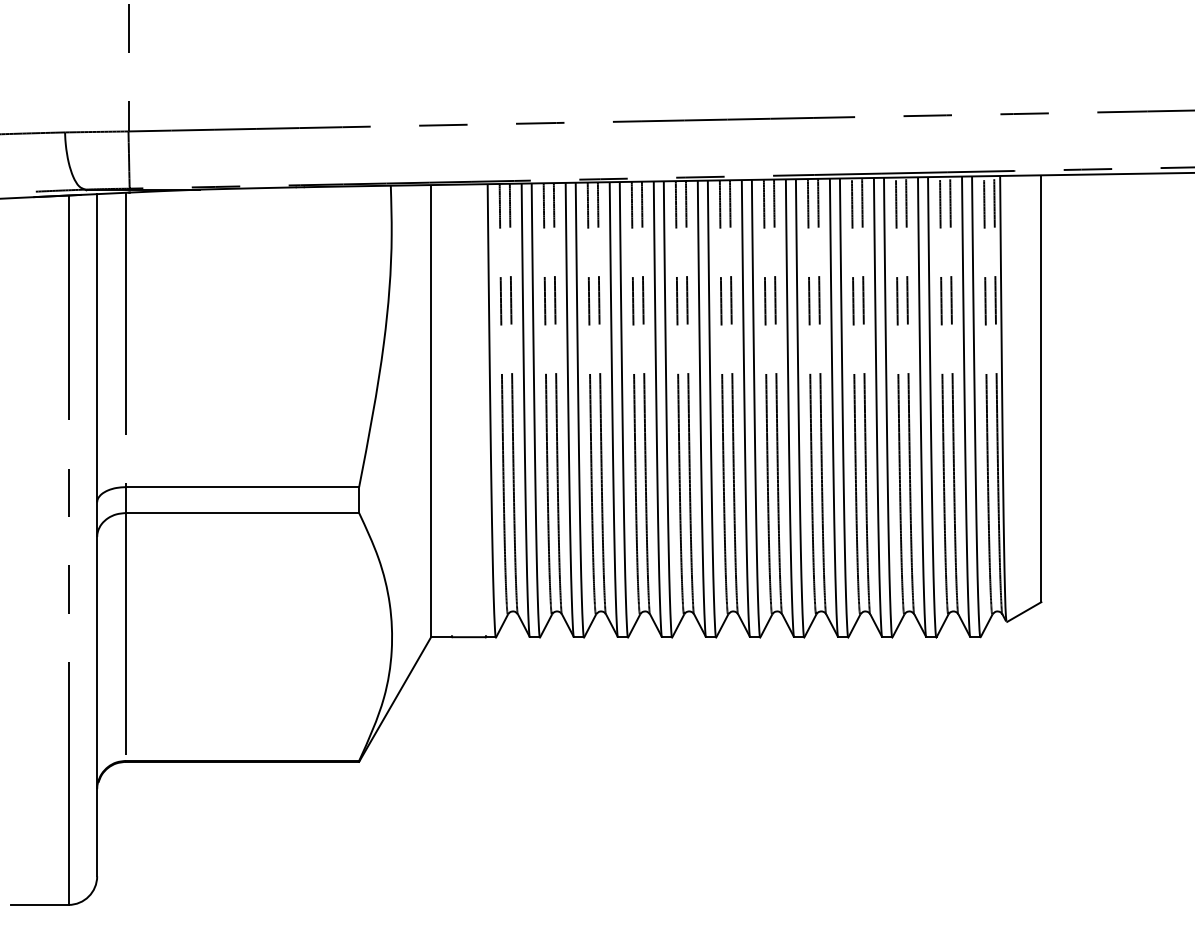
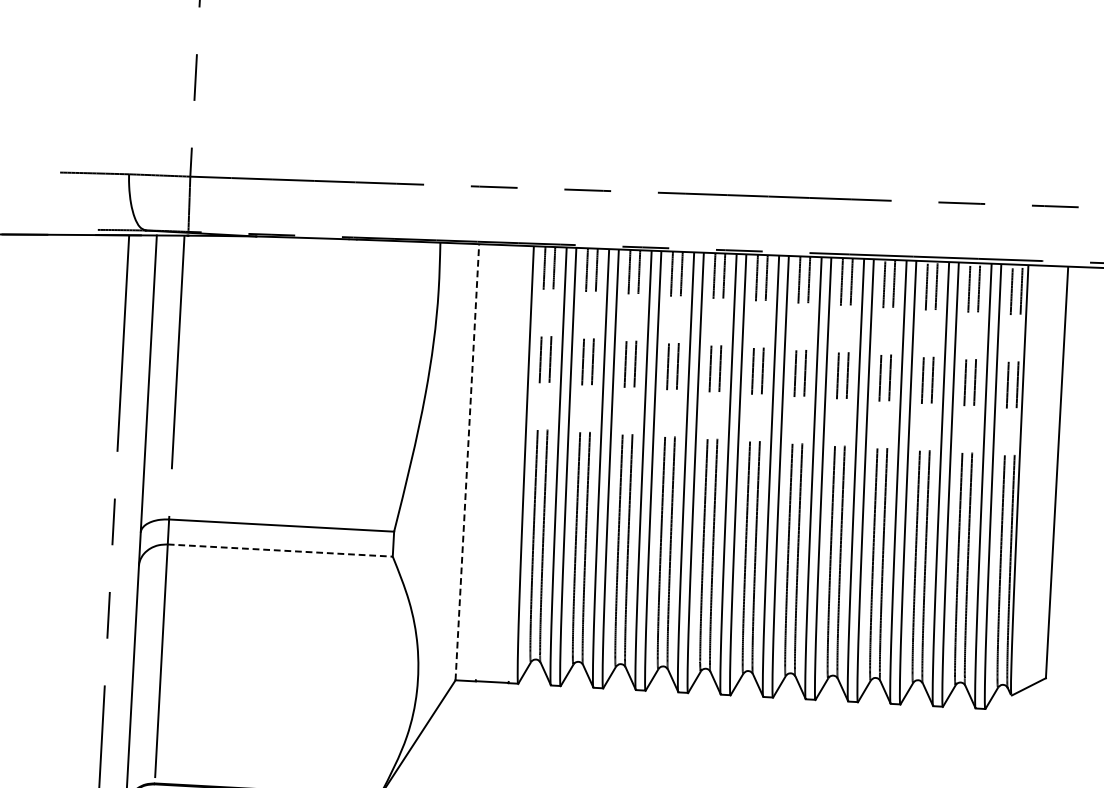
line: (430, 411) -> (466, 462), solid -> dashed
line: (242, 513) -> (280, 550), solid -> dashed

